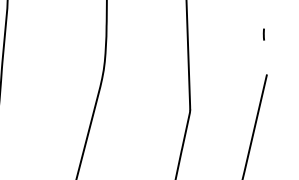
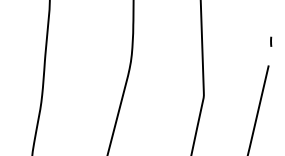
curve: (264, 34) -> (271, 41), moved

